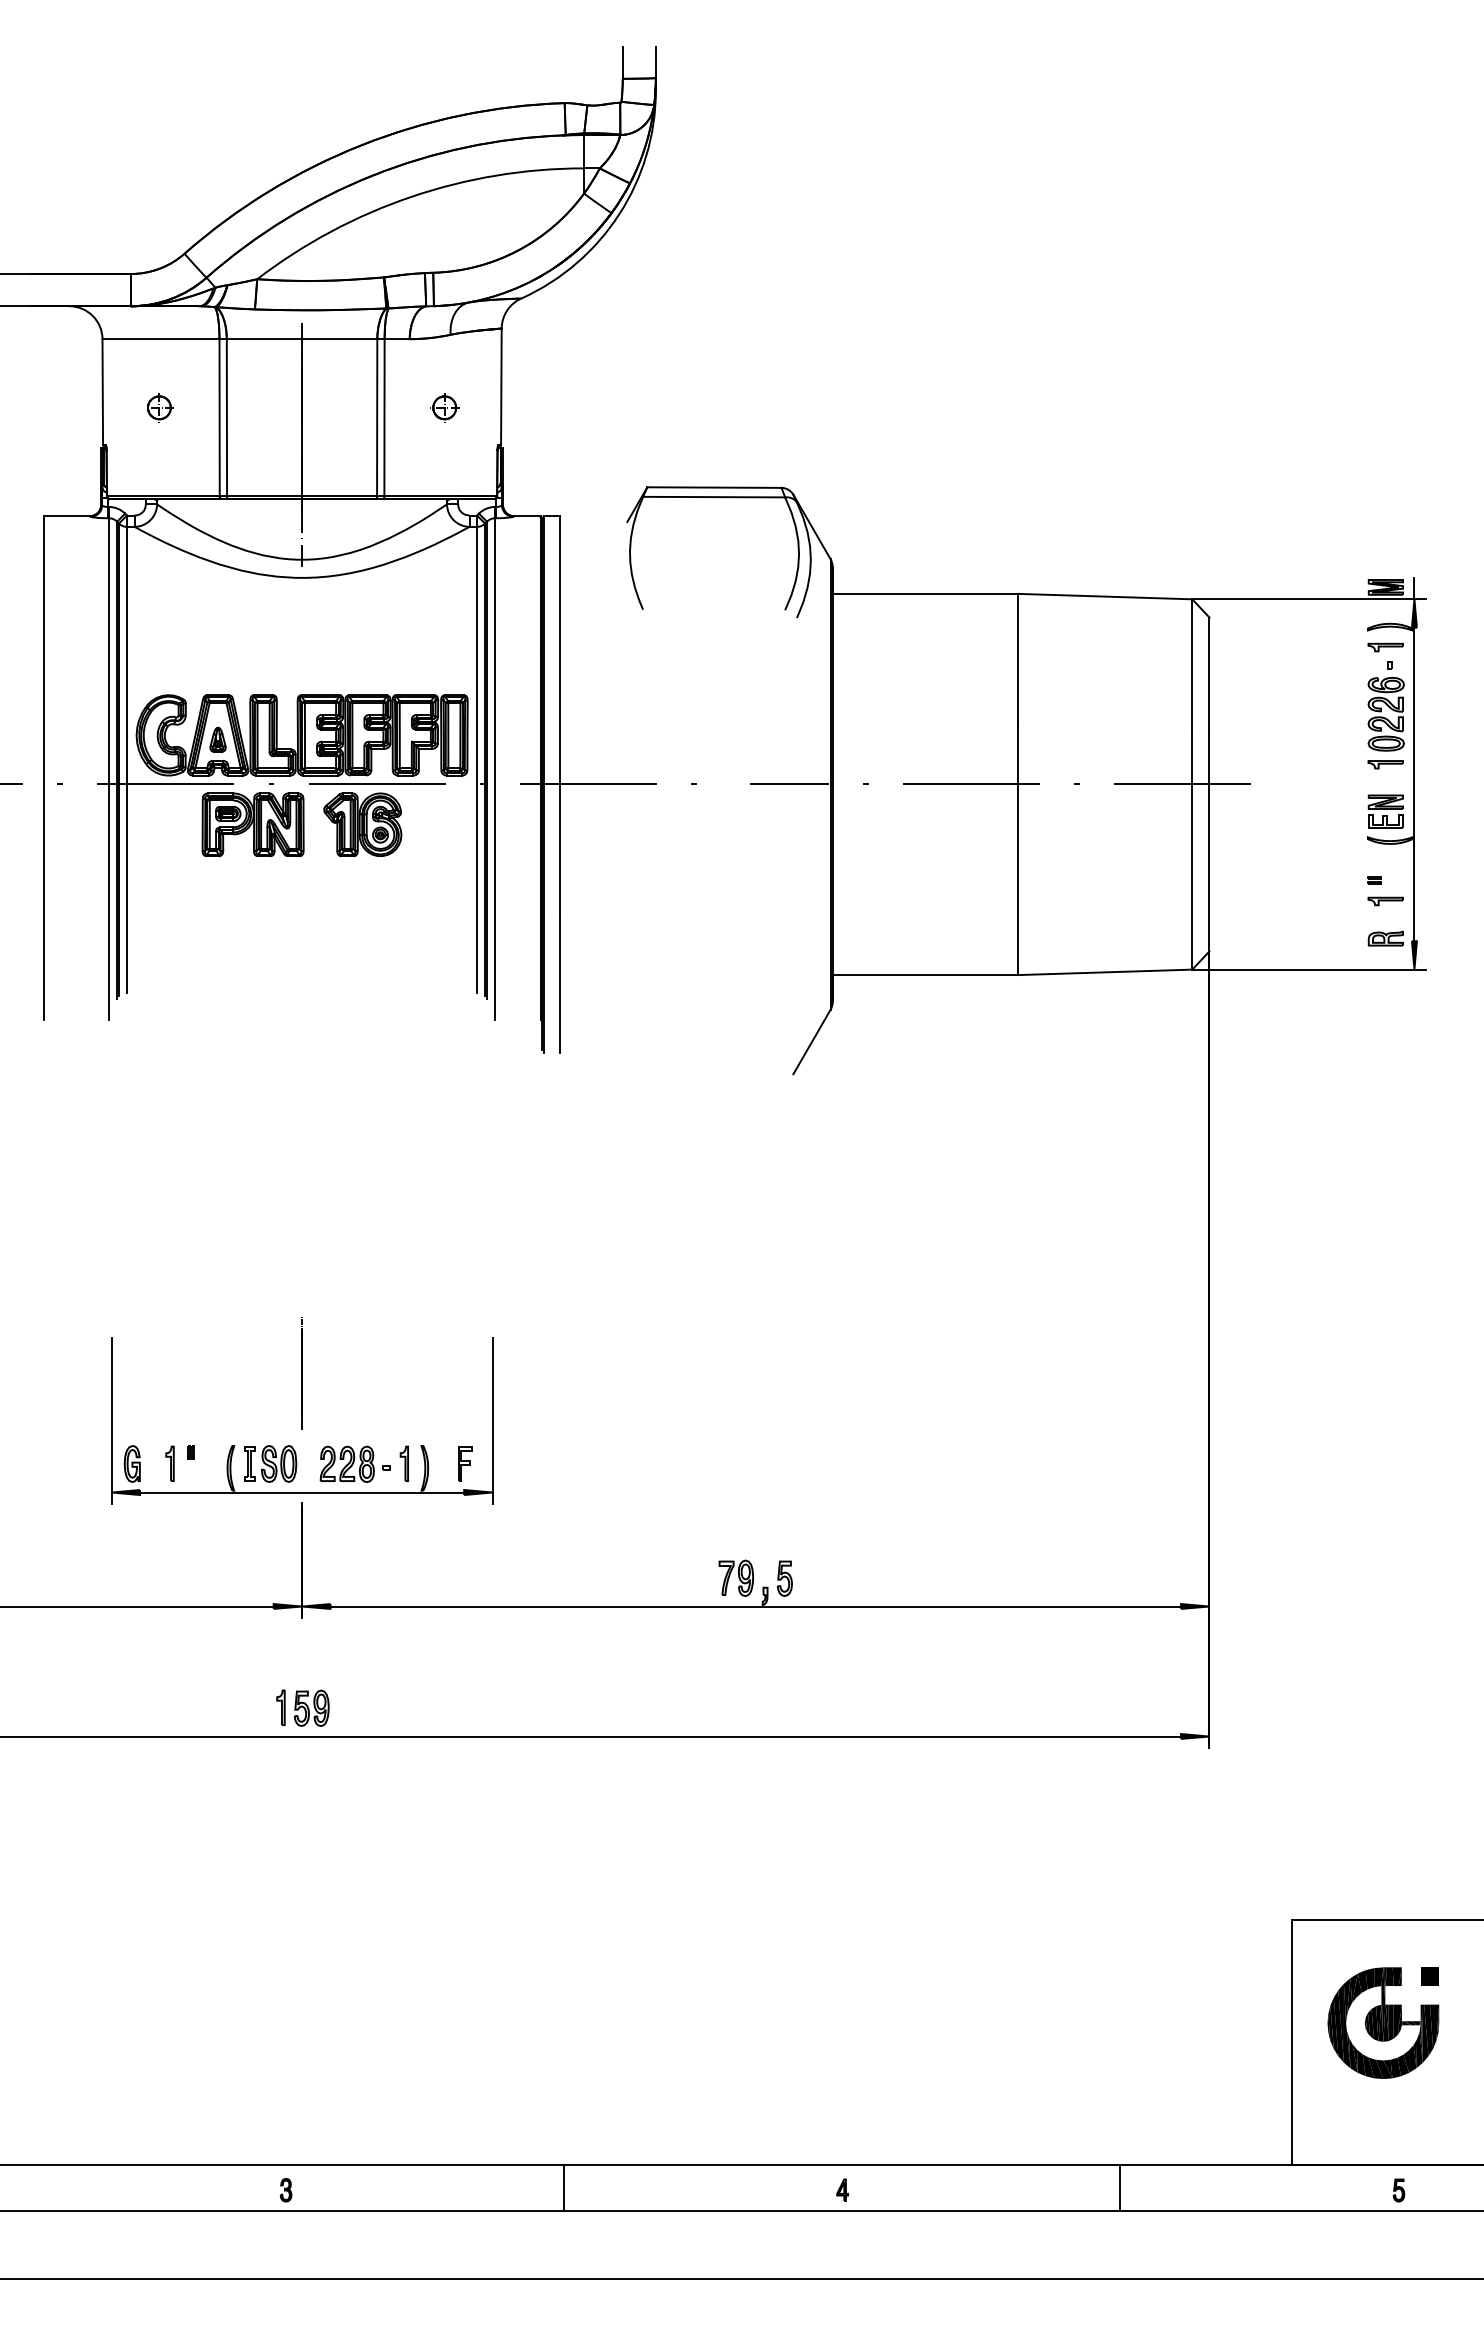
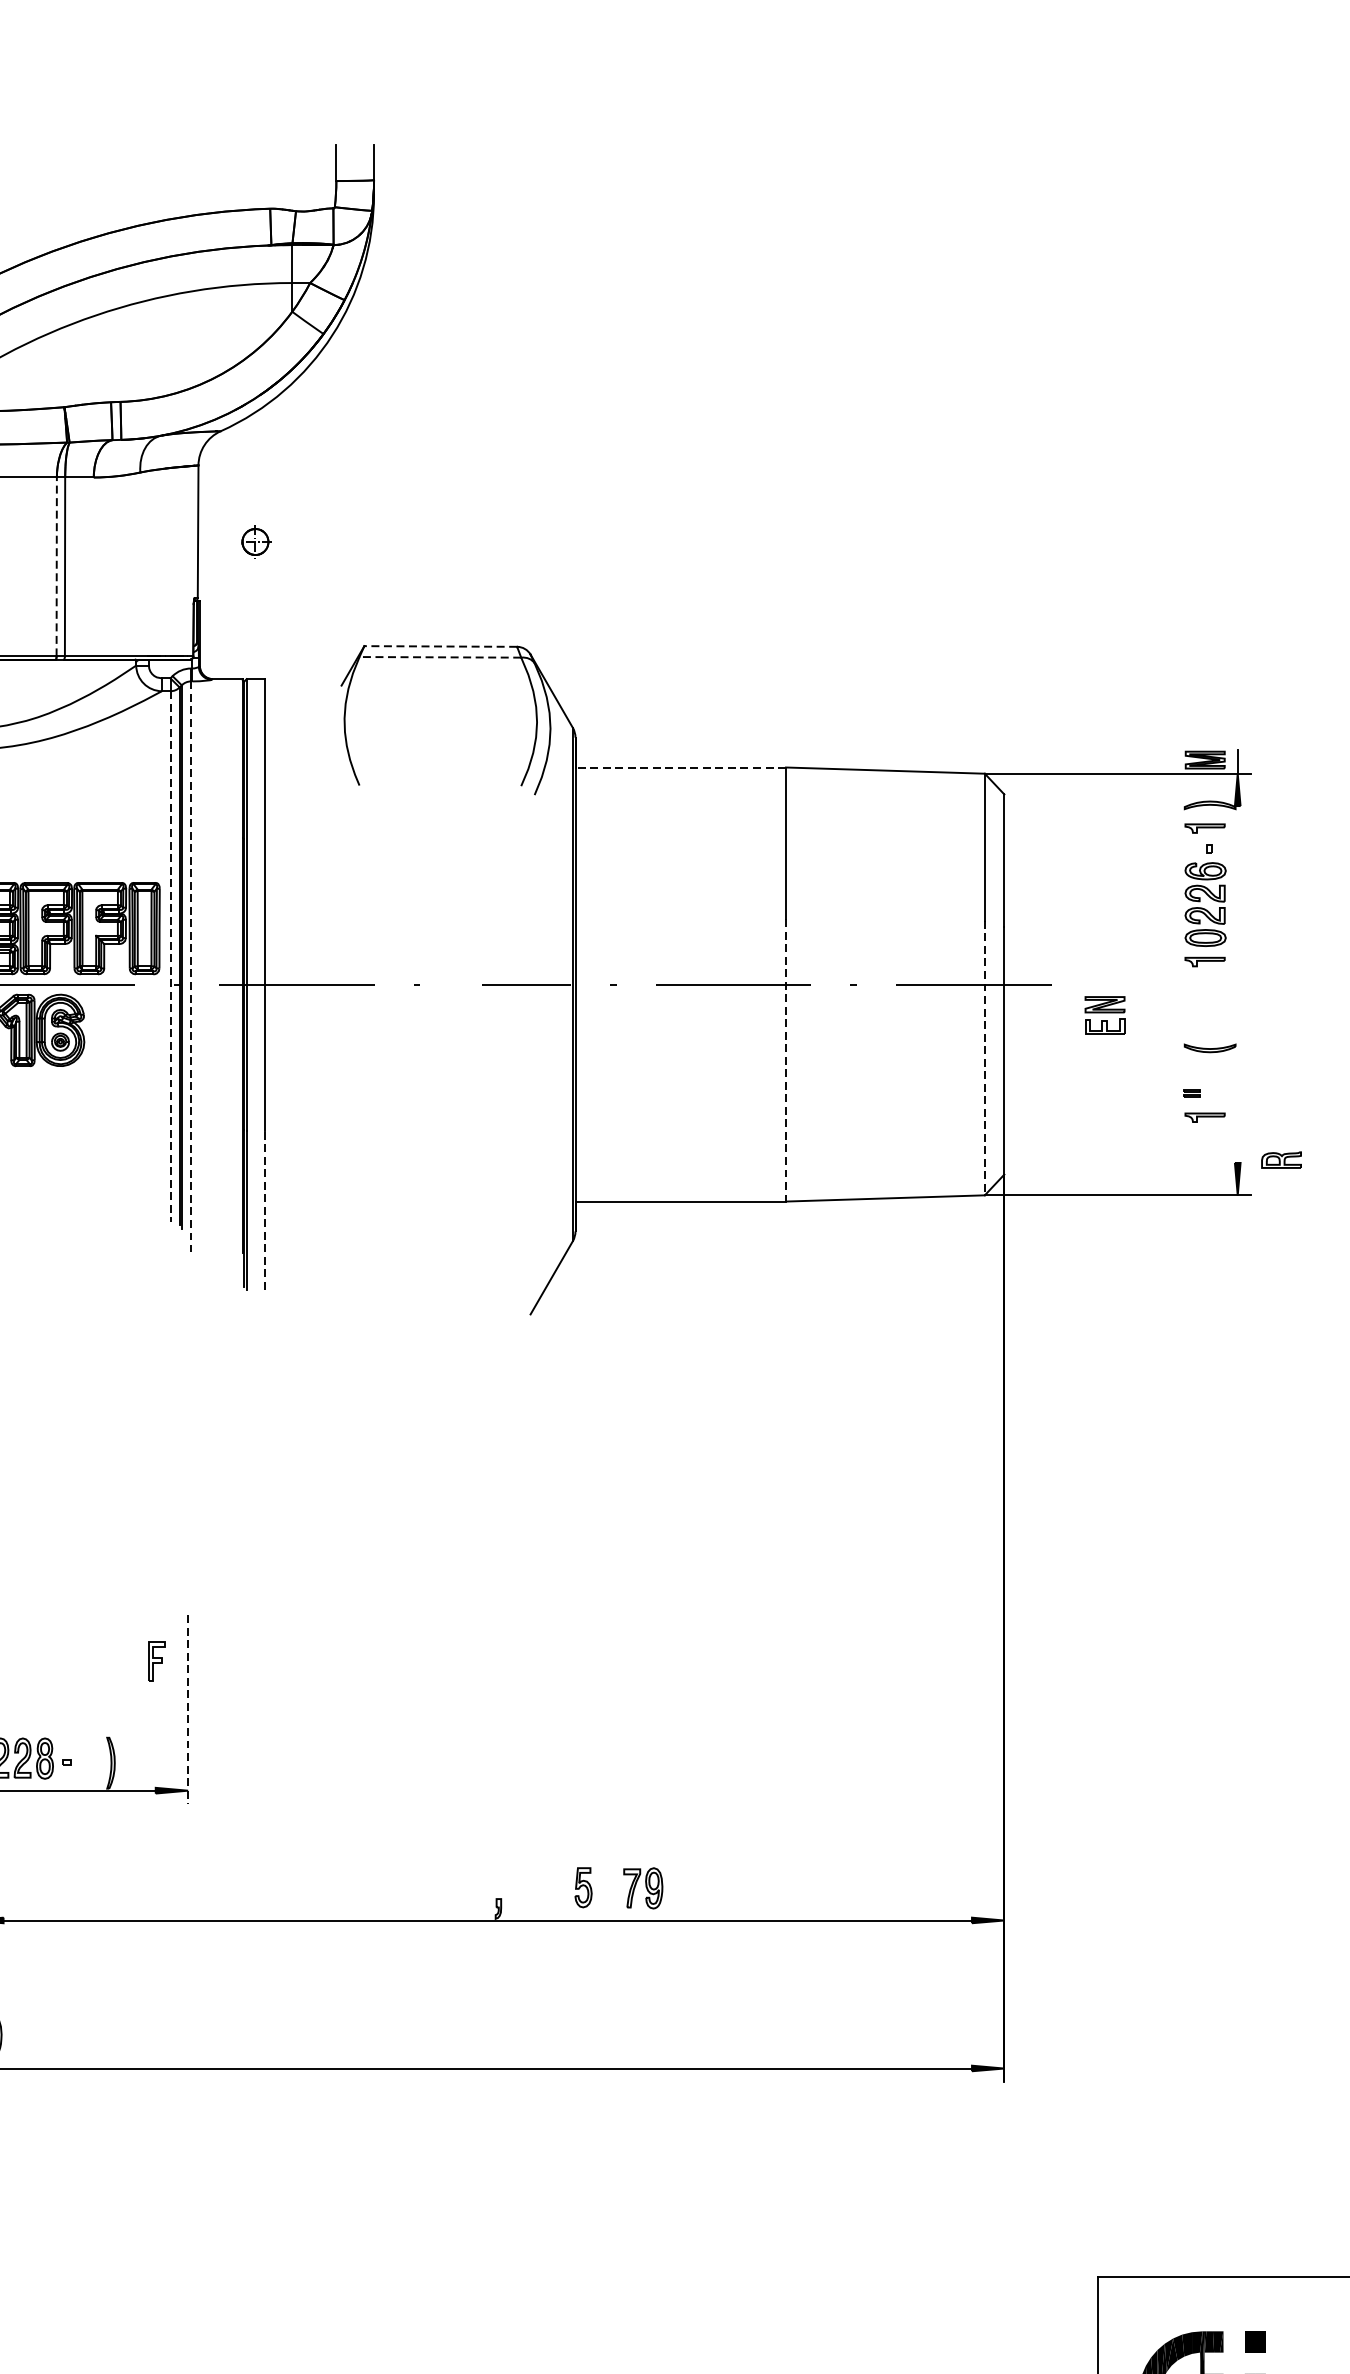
part: (444, 407) -> (255, 541), moved
line: (377, 417) -> (57, 566), solid -> dashed
line: (713, 487) -> (439, 646), solid -> dashed
line: (713, 497) -> (439, 657), solid -> dashed
line: (924, 593) -> (679, 767), solid -> dashed
line: (477, 760) -> (170, 957), solid -> dashed
line: (495, 768) -> (191, 966), solid -> dashed
line: (1414, 784) -> (1237, 984), removed
part: (1385, 811) -> (1104, 1015), moved
line: (1192, 849) -> (985, 1058), solid -> dashed
line: (1017, 851) -> (785, 1060), solid -> dashed
part: (1385, 938) -> (1281, 1159), moved
line: (559, 982) -> (264, 1209), solid -> dashed
line: (492, 1421) -> (188, 1709), solid -> dashed
part: (403, 1463) -> (86, 1757), removed
part: (465, 1463) -> (157, 1660), moved
part: (735, 1577) -> (642, 1887), moved
part: (784, 1578) -> (583, 1887), moved

